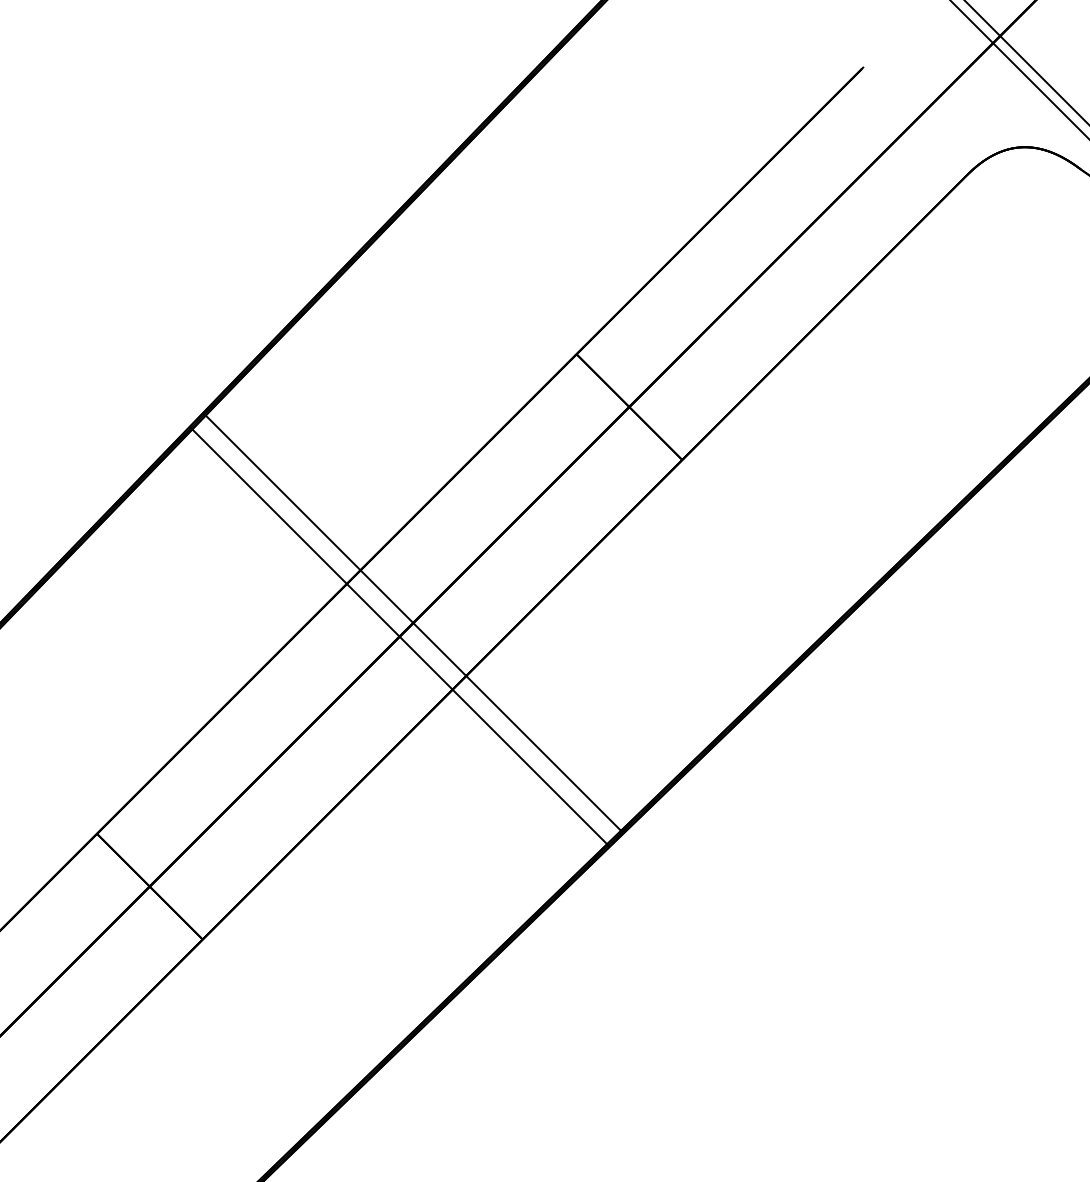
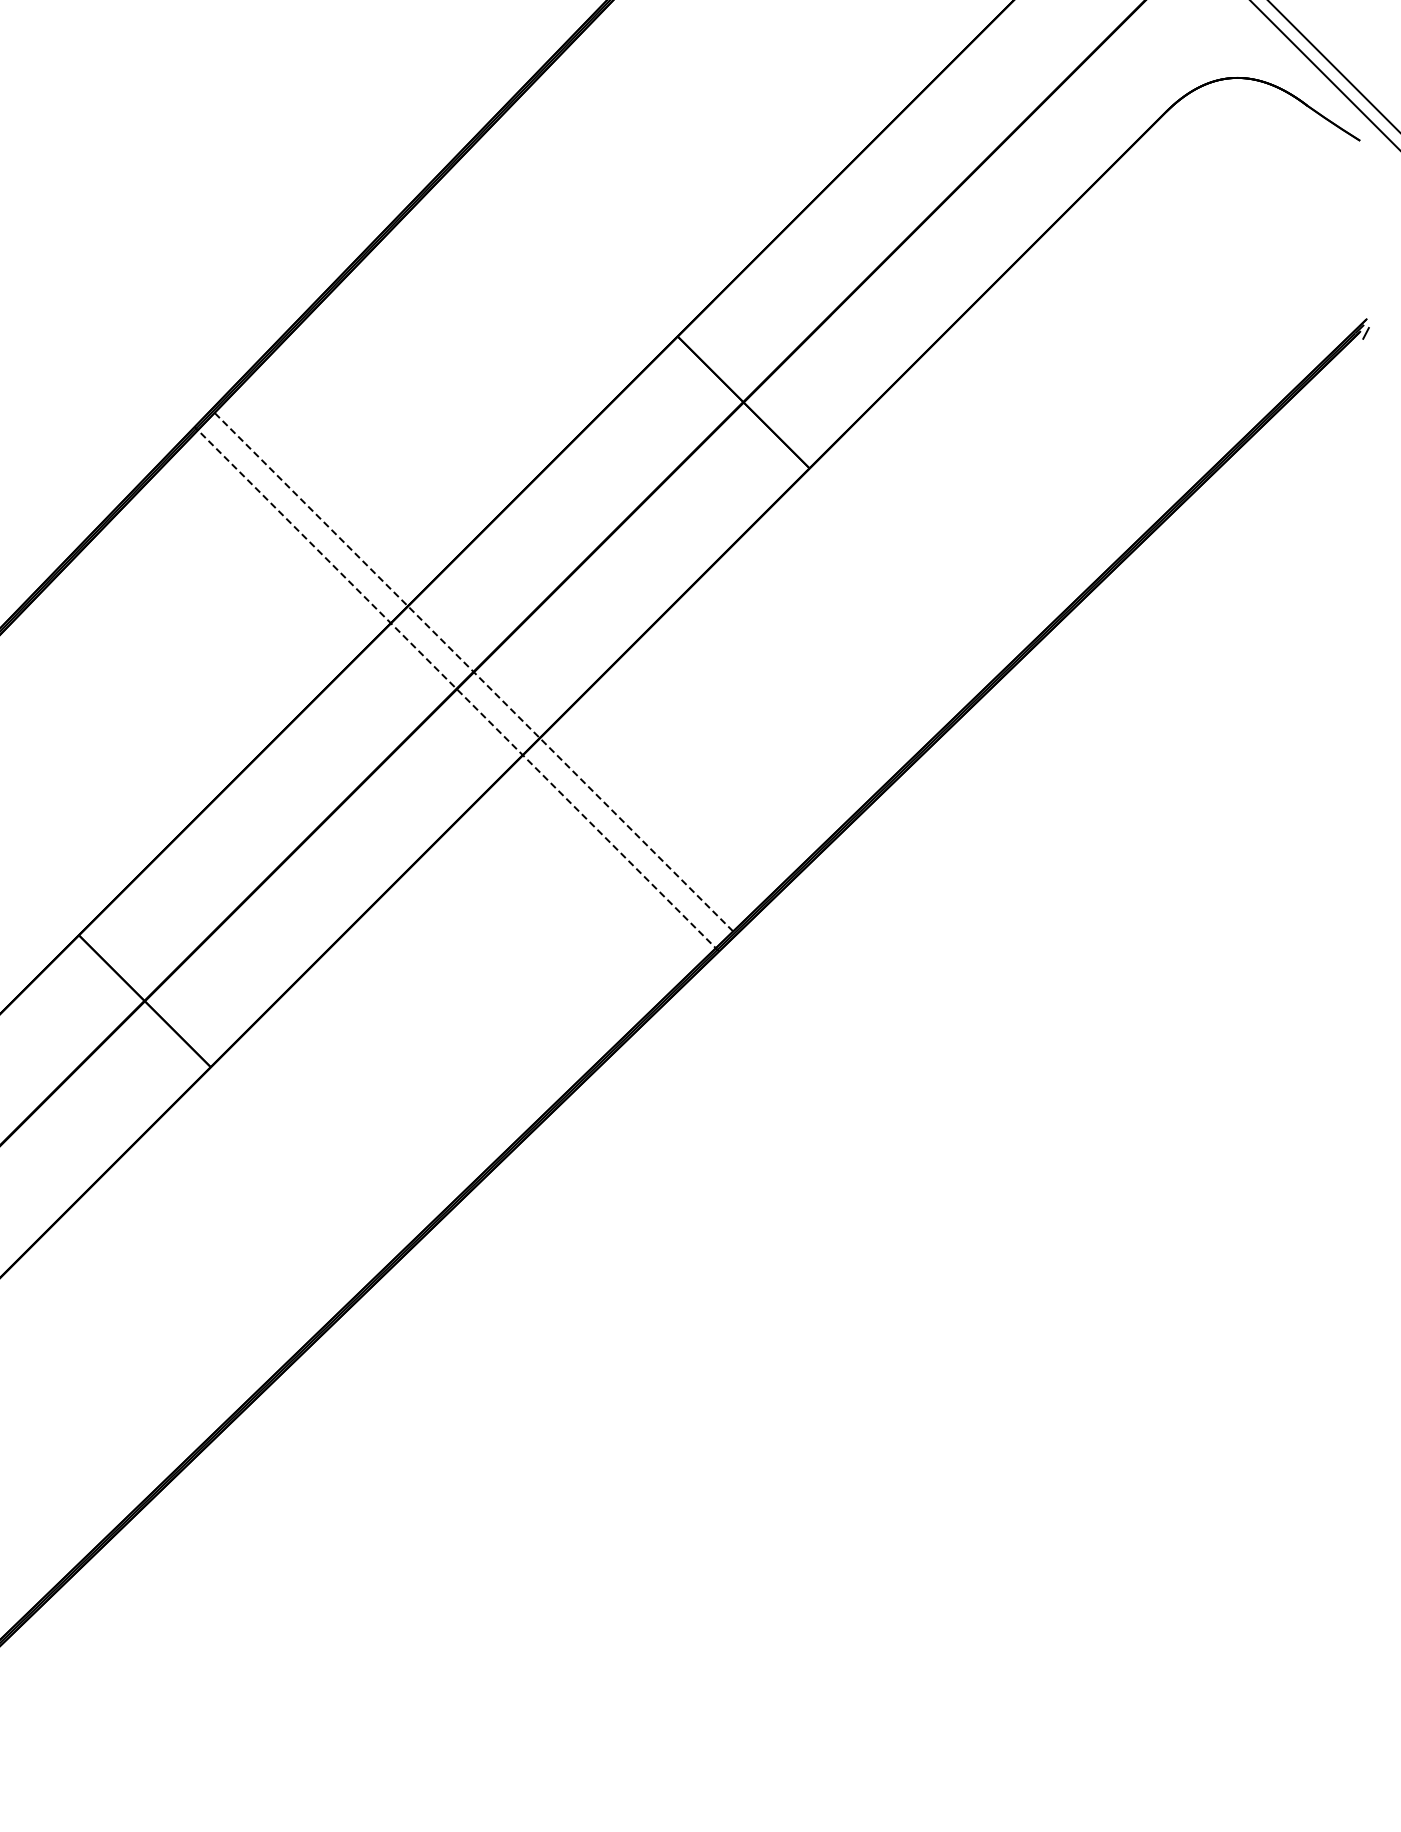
line: (413, 623) -> (473, 672), solid -> dashed
line: (399, 637) -> (456, 689), solid -> dashed

